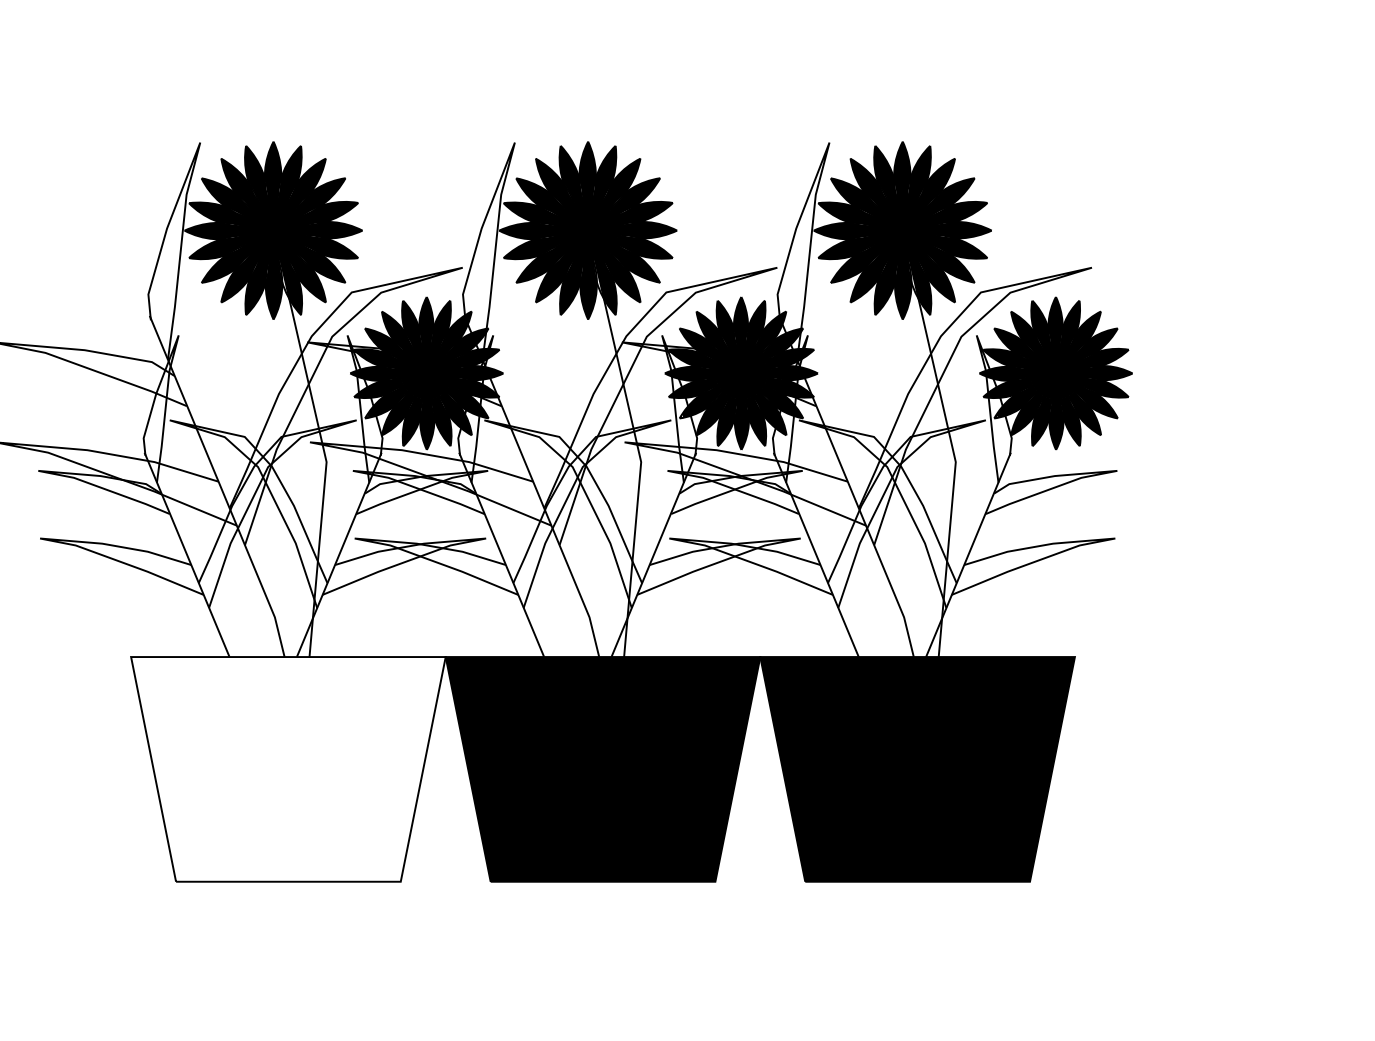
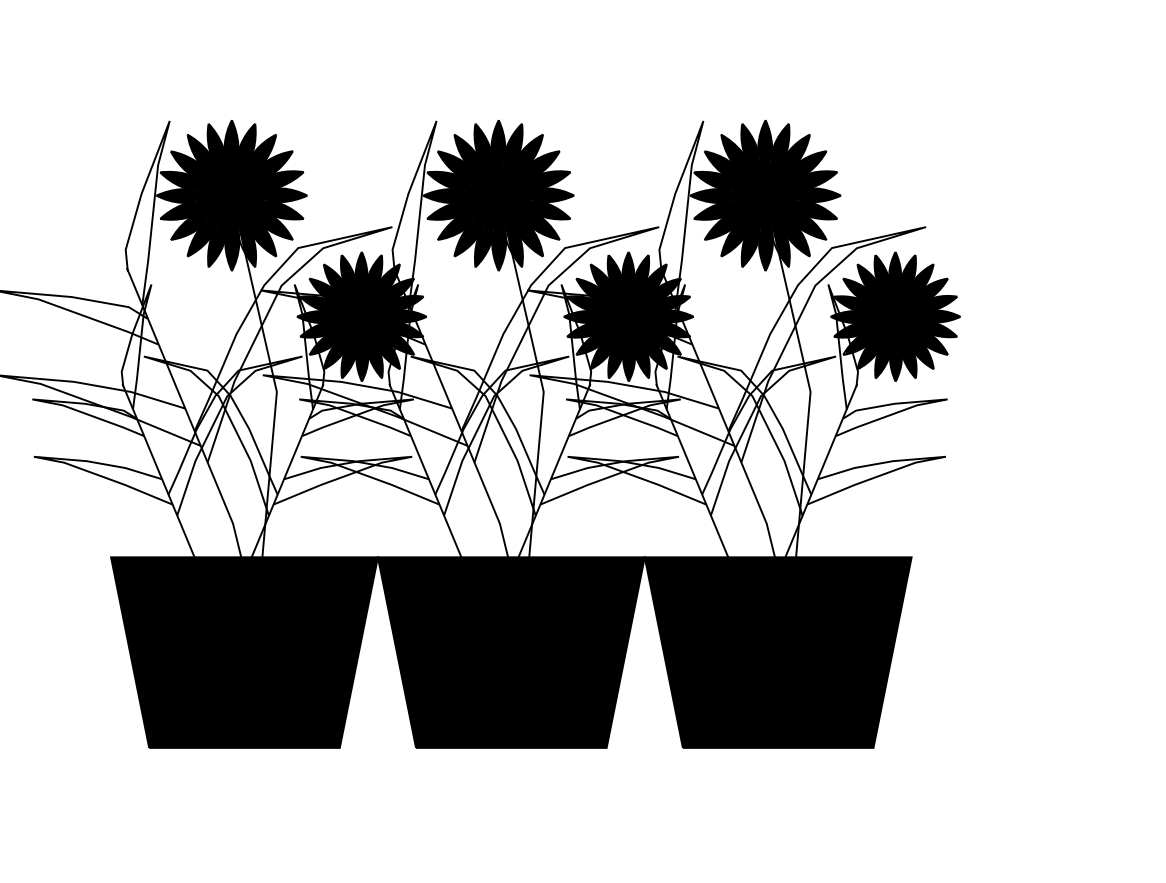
fill: (288, 769) -> (244, 652), added

